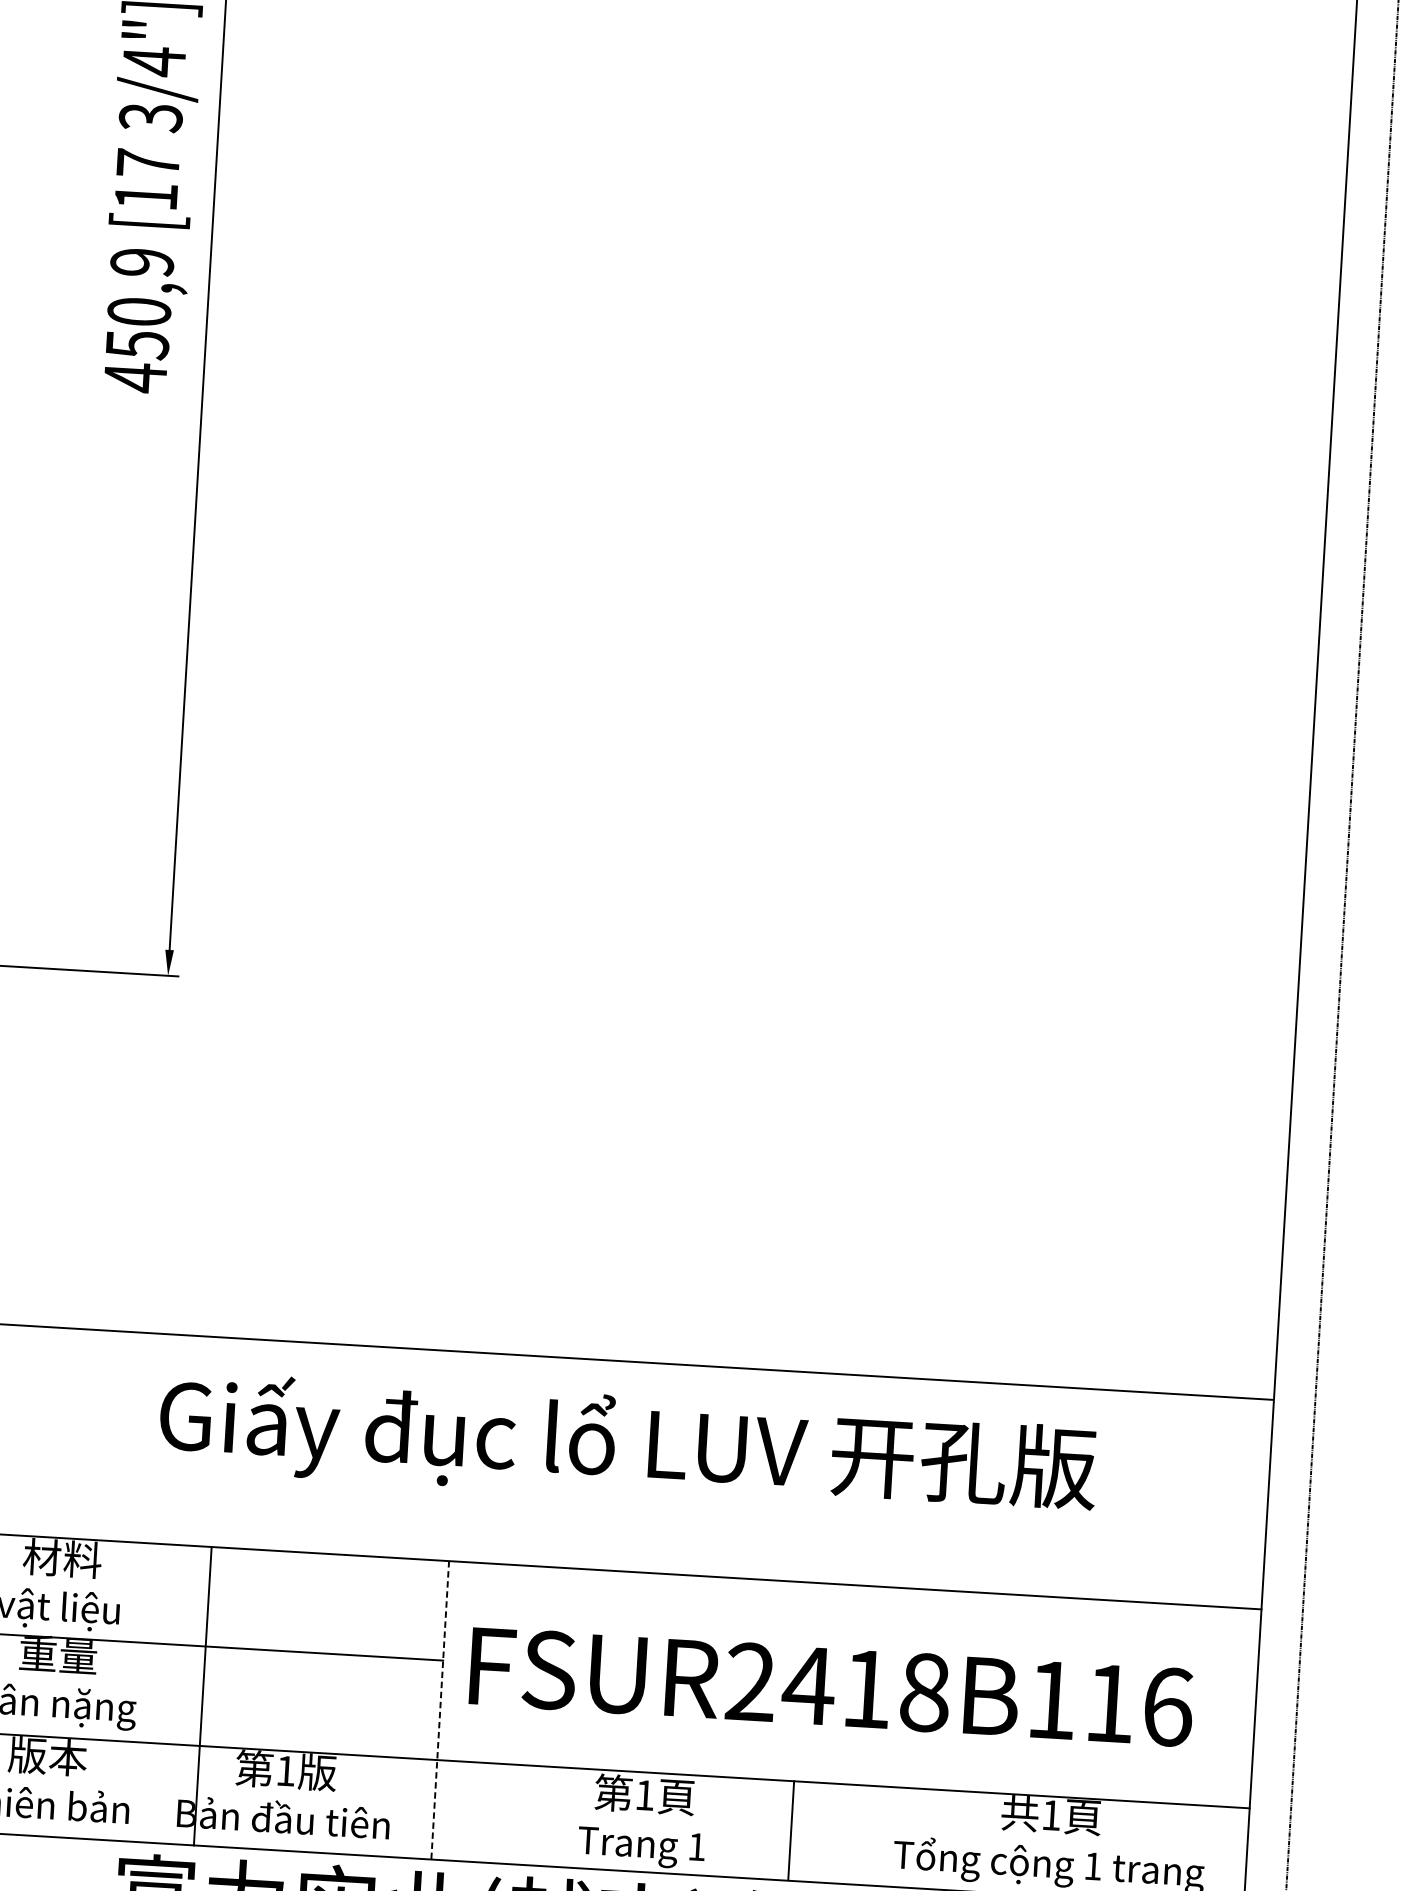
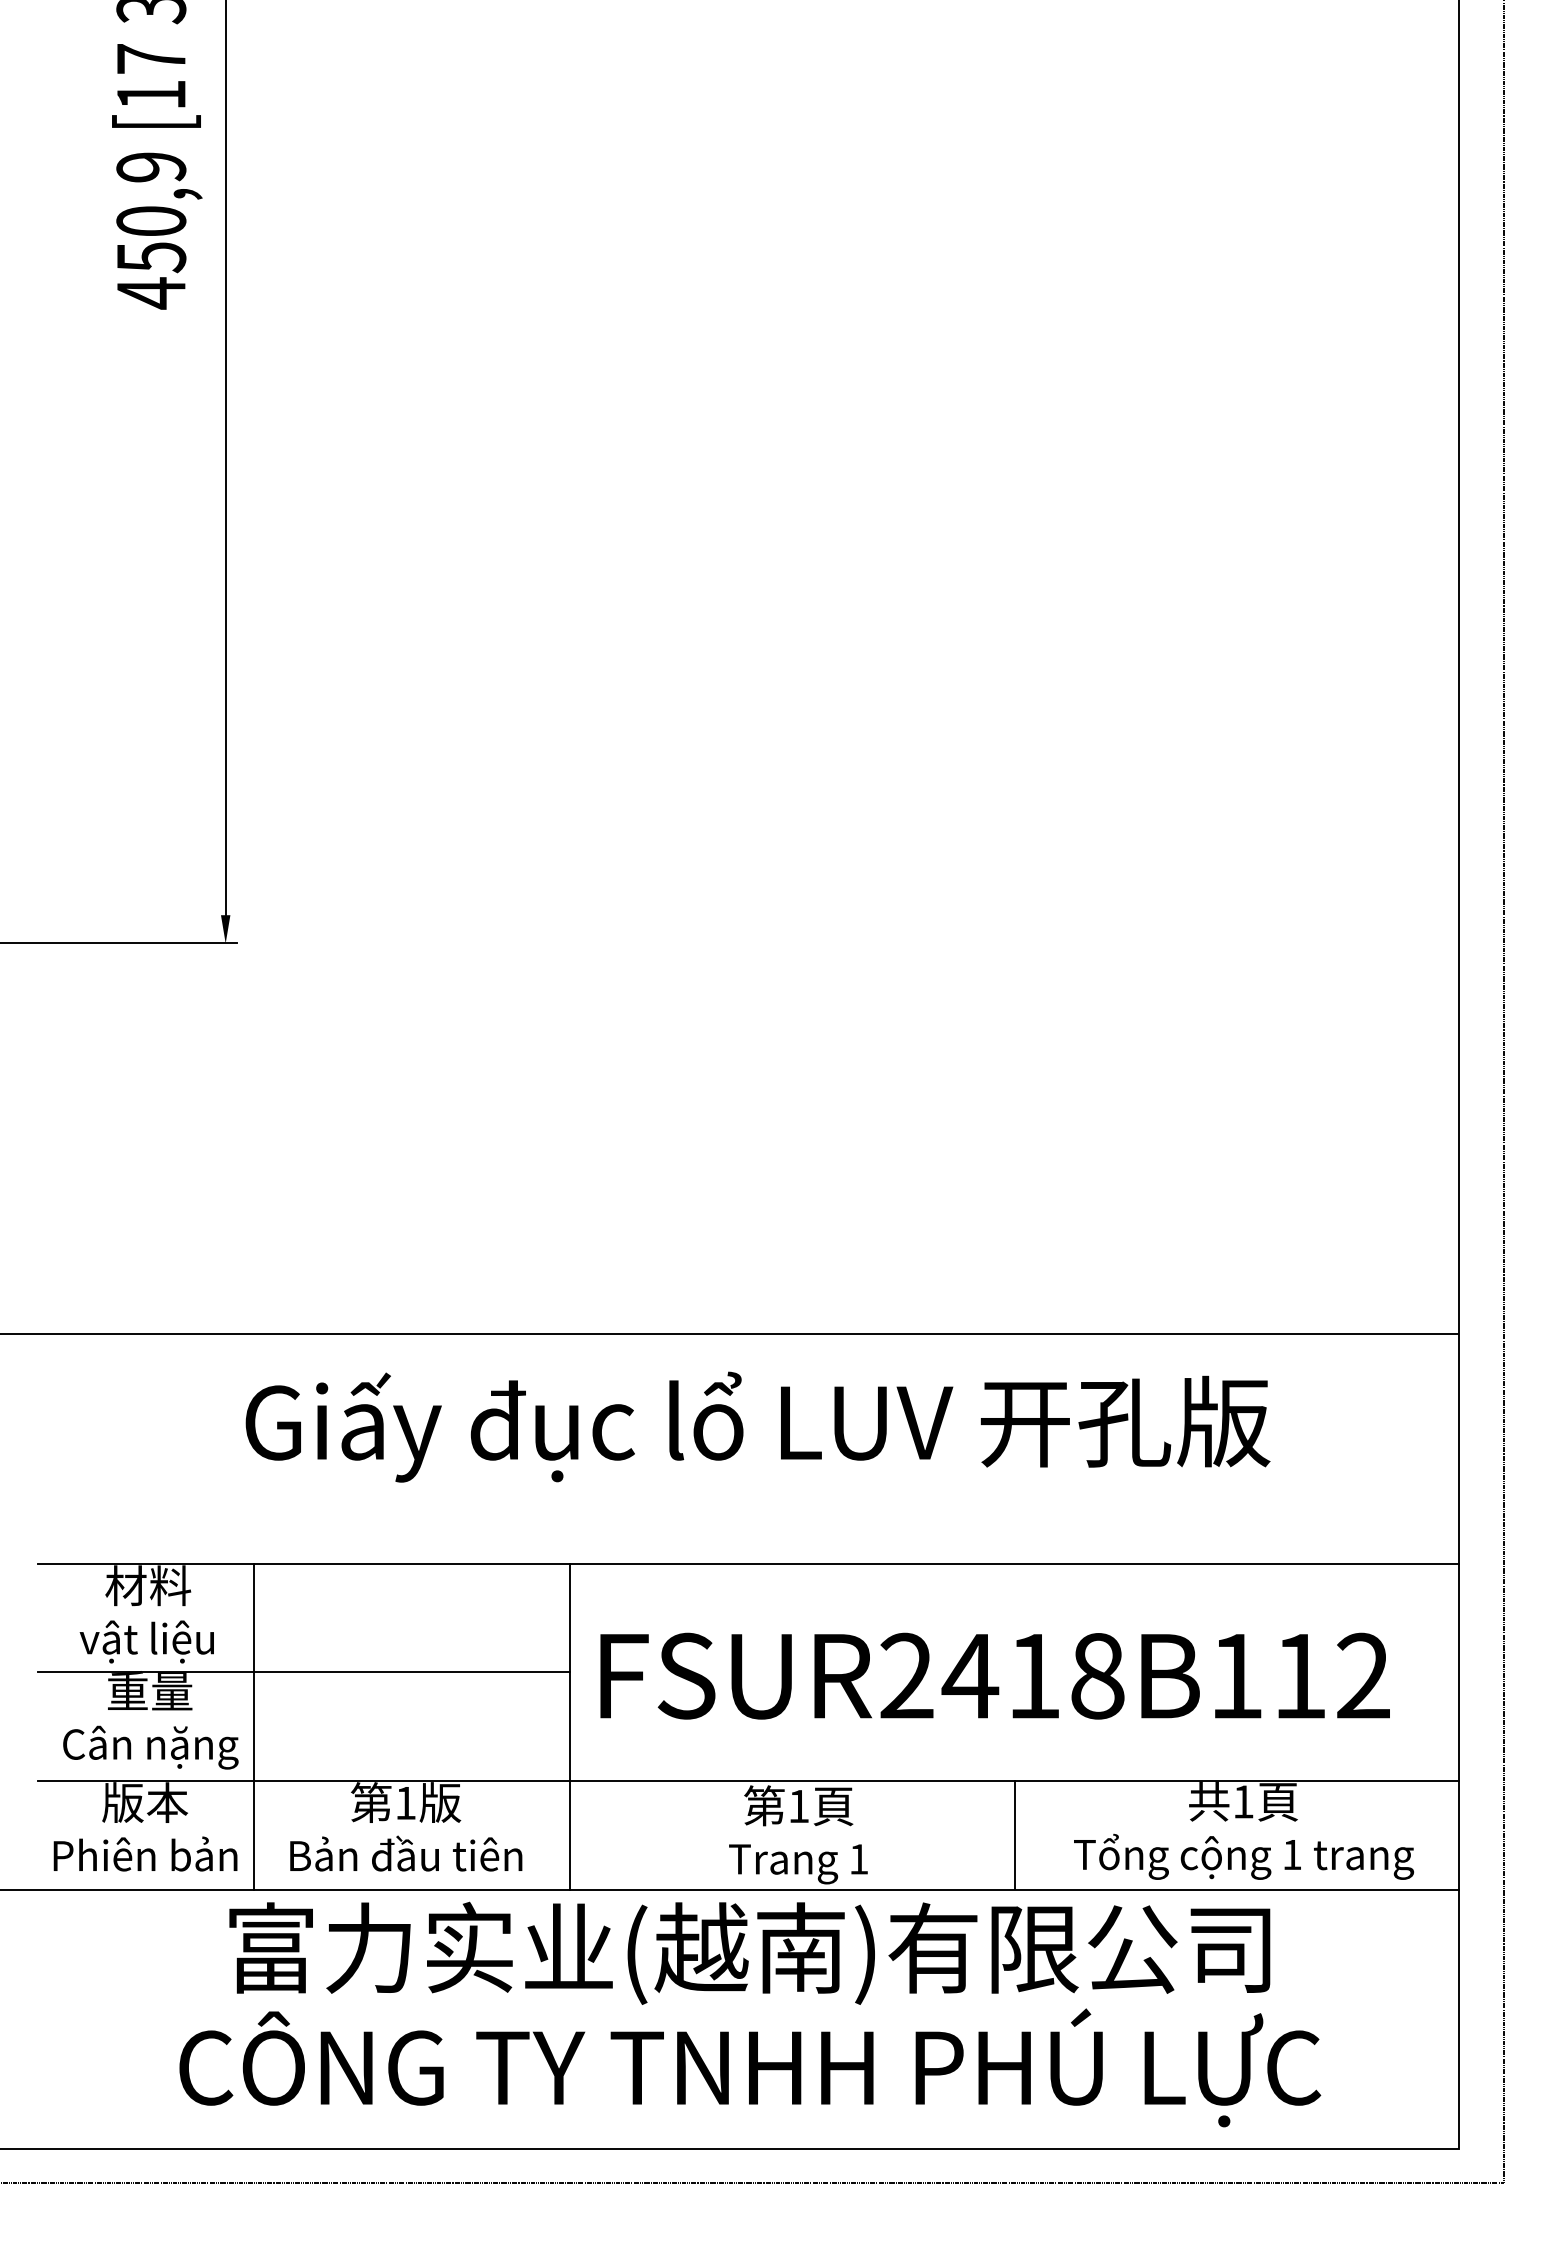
line: (203, 1695) -> (254, 1726), moved
text: (1167, 1706) -> (1363, 1675), FSUR2418B116 -> FSUR2418B112
line: (440, 1710) -> (570, 1727), dashed -> solid
line: (791, 1829) -> (1014, 1834), moved

